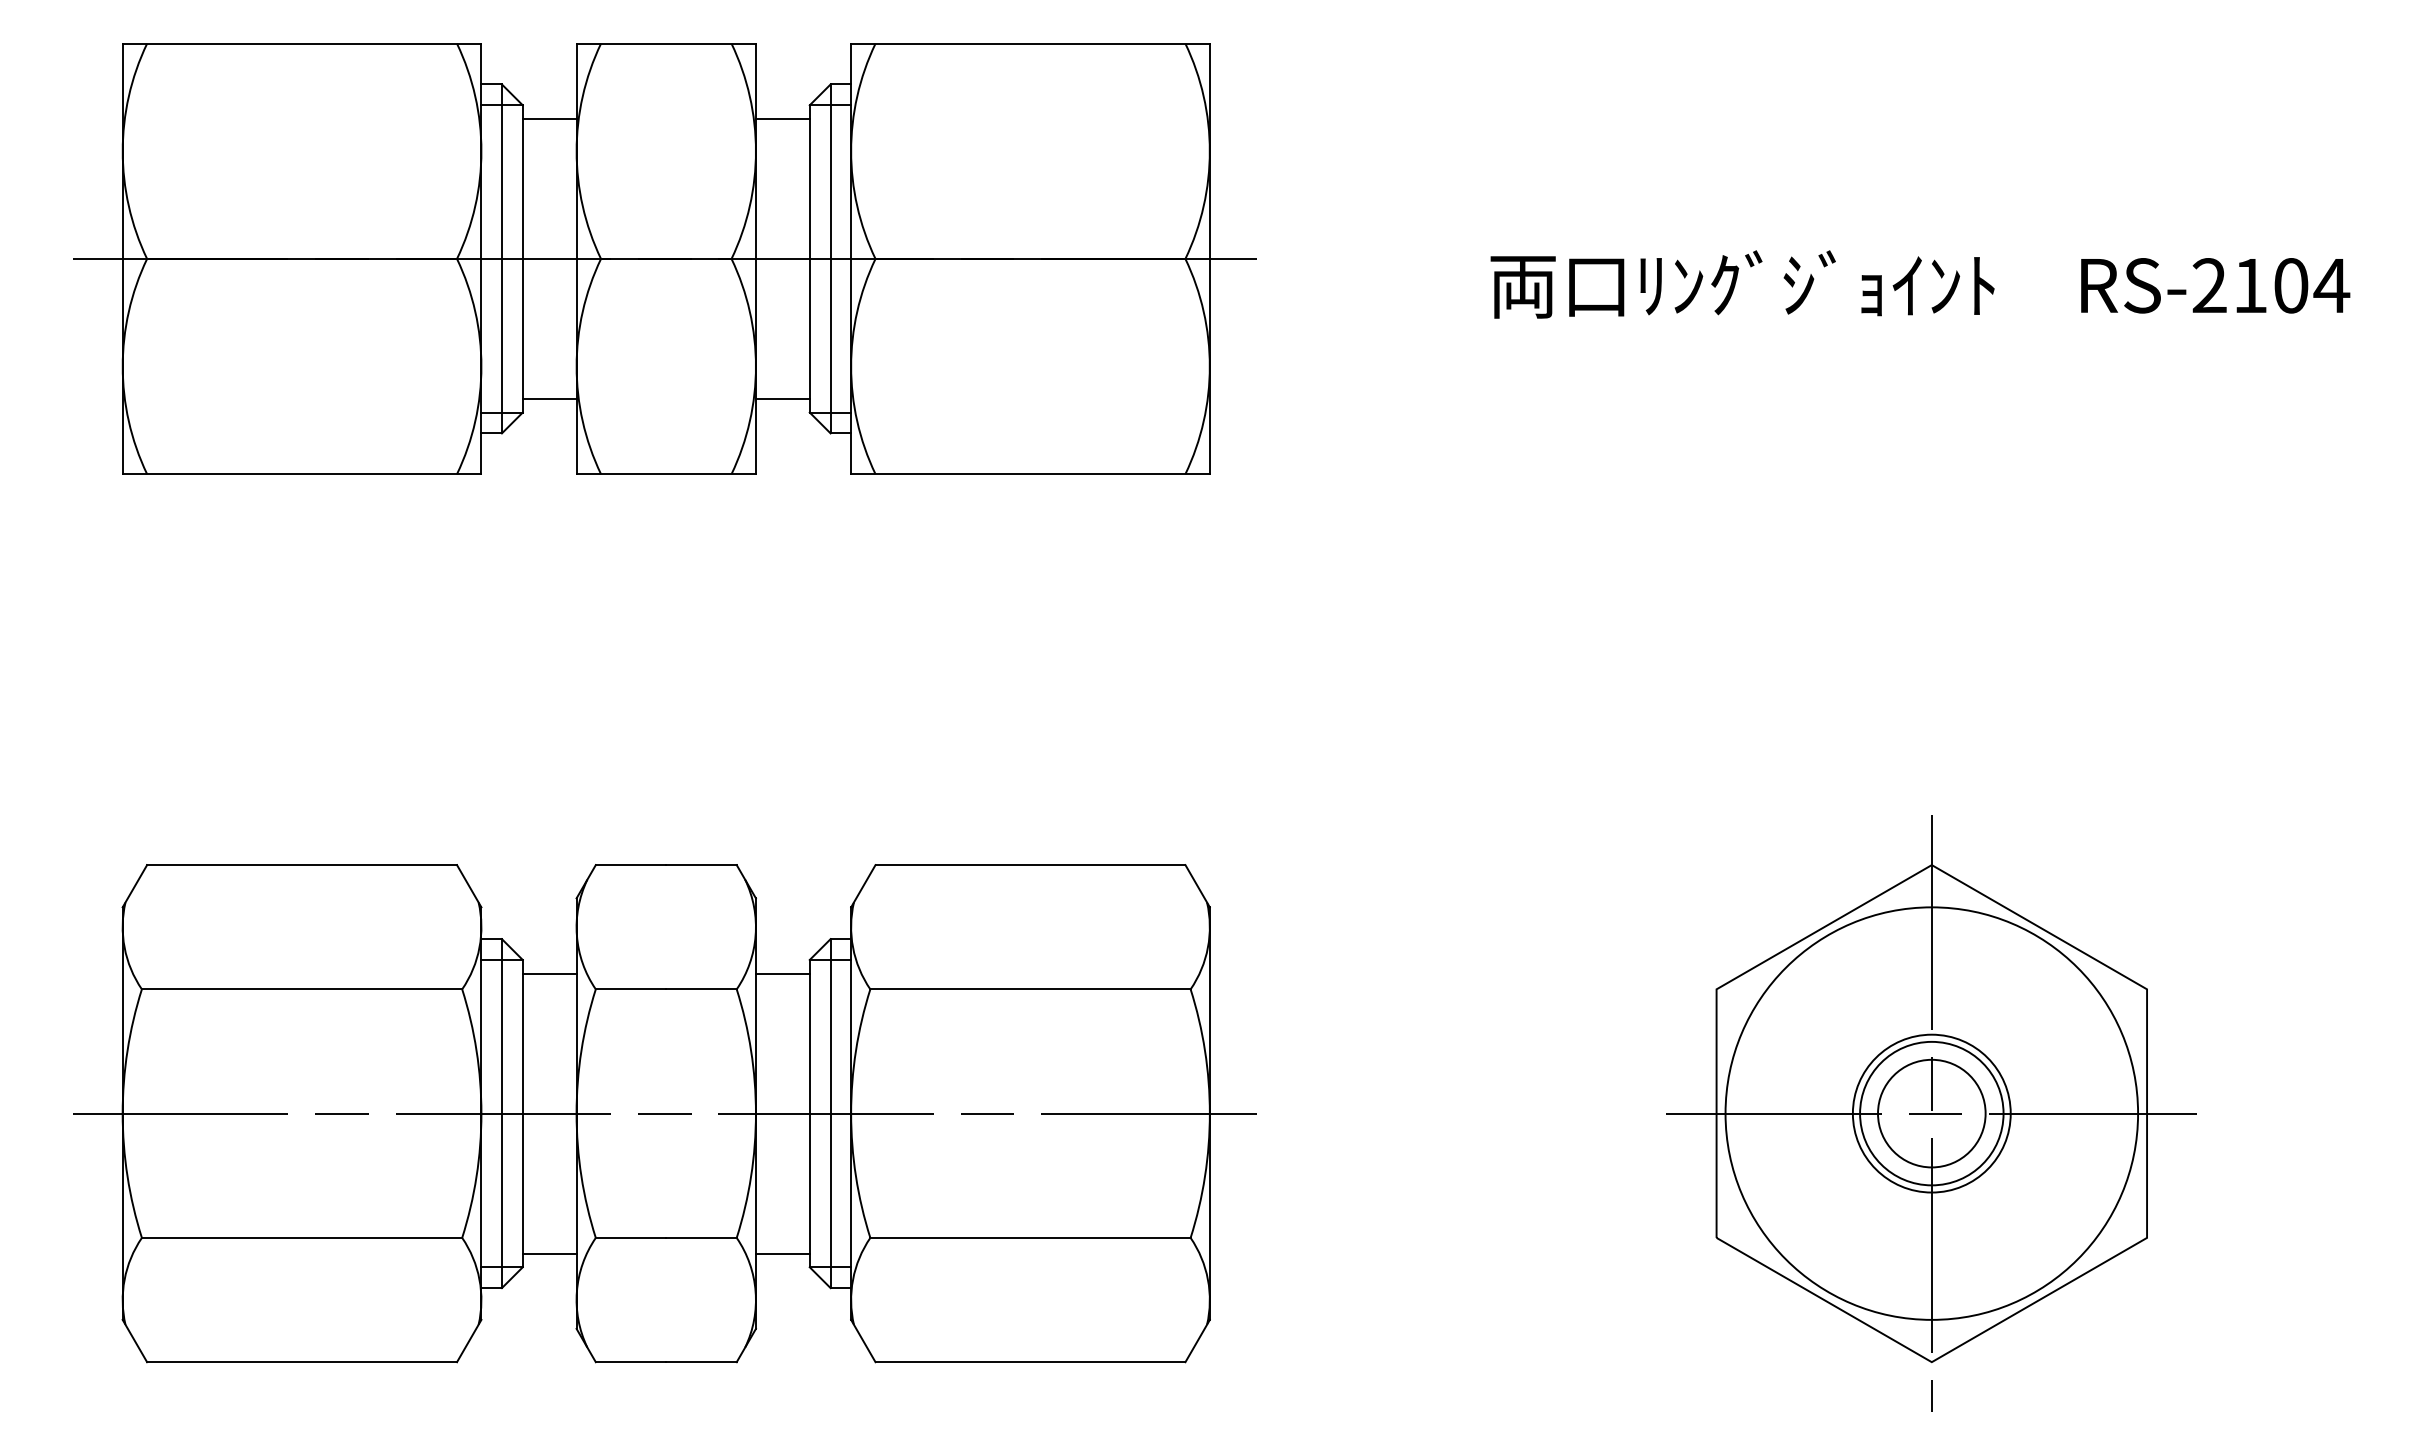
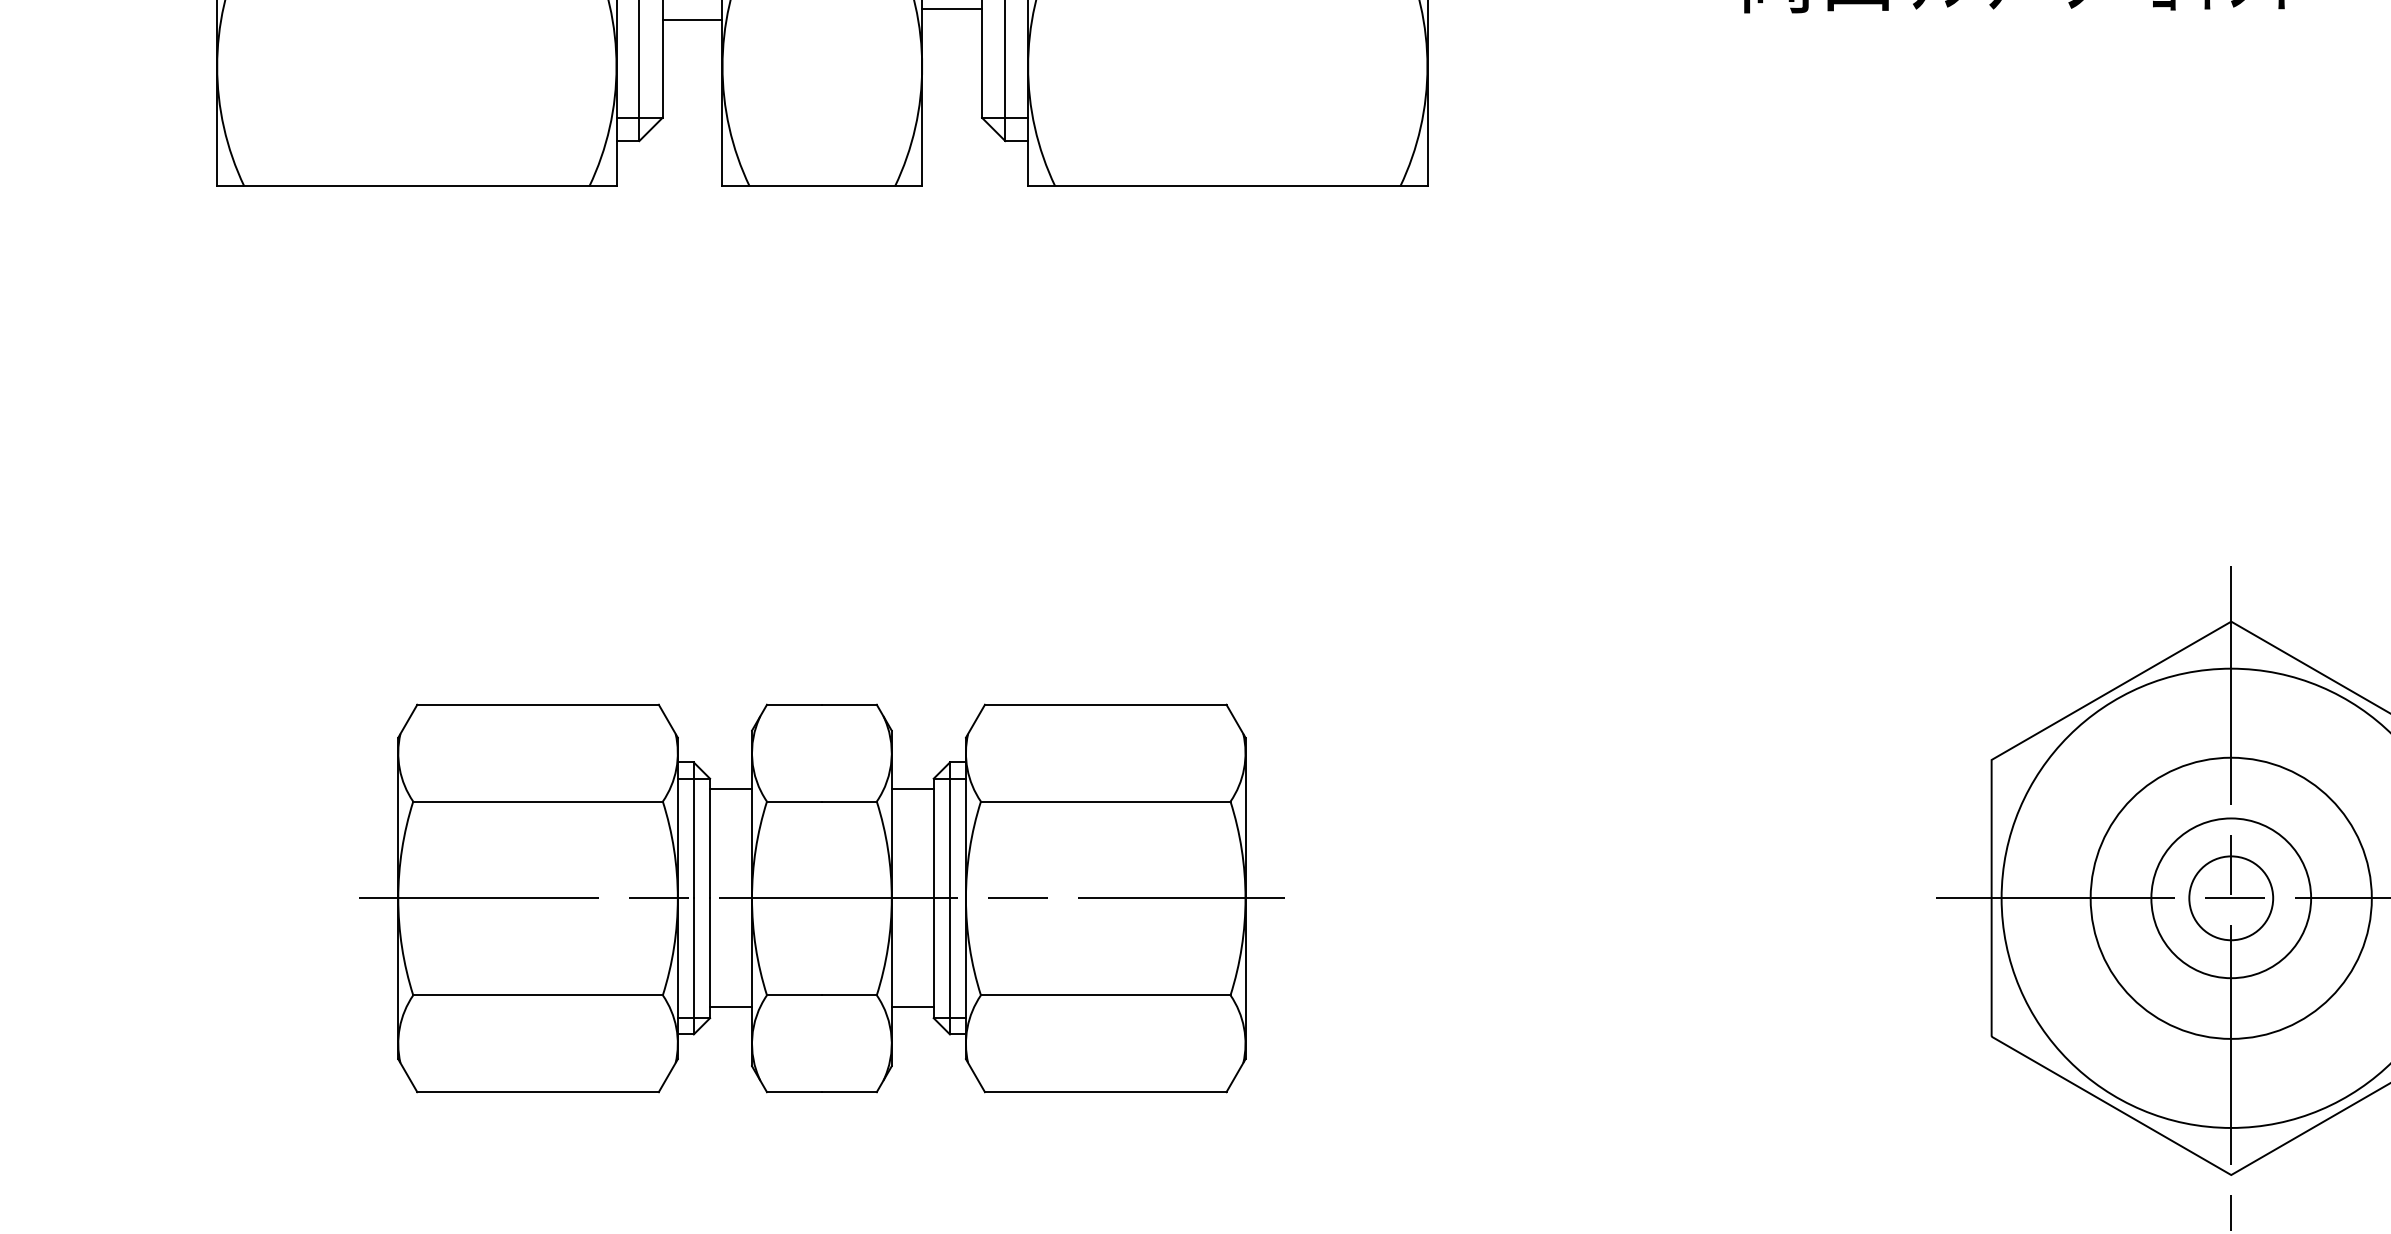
line: (549, 398) -> (692, 19), moved
line: (782, 398) -> (951, 8), moved
part: (664, 1113) -> (820, 898), size x0.7
circle: (1931, 1113) -> (2230, 898), size x0.7
circle: (1931, 1113) -> (2230, 898), size x1.6

